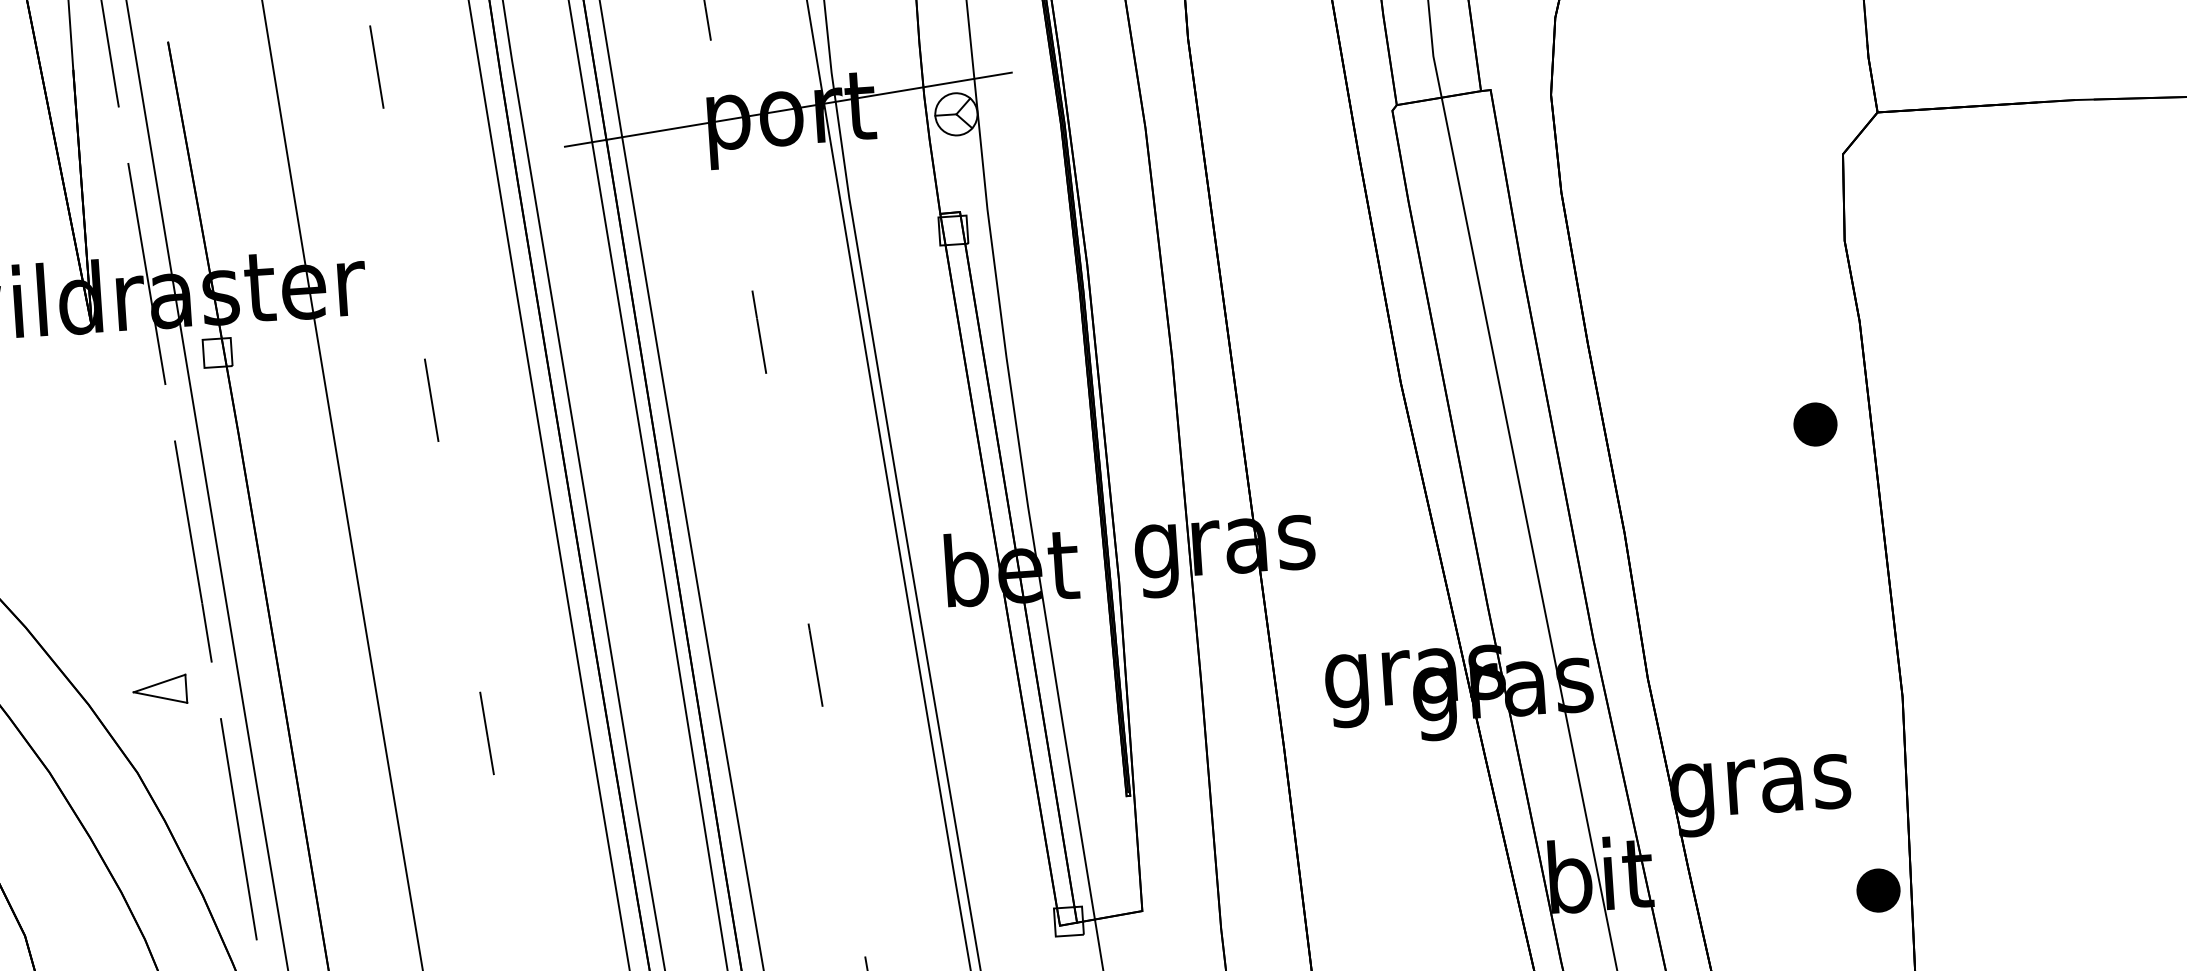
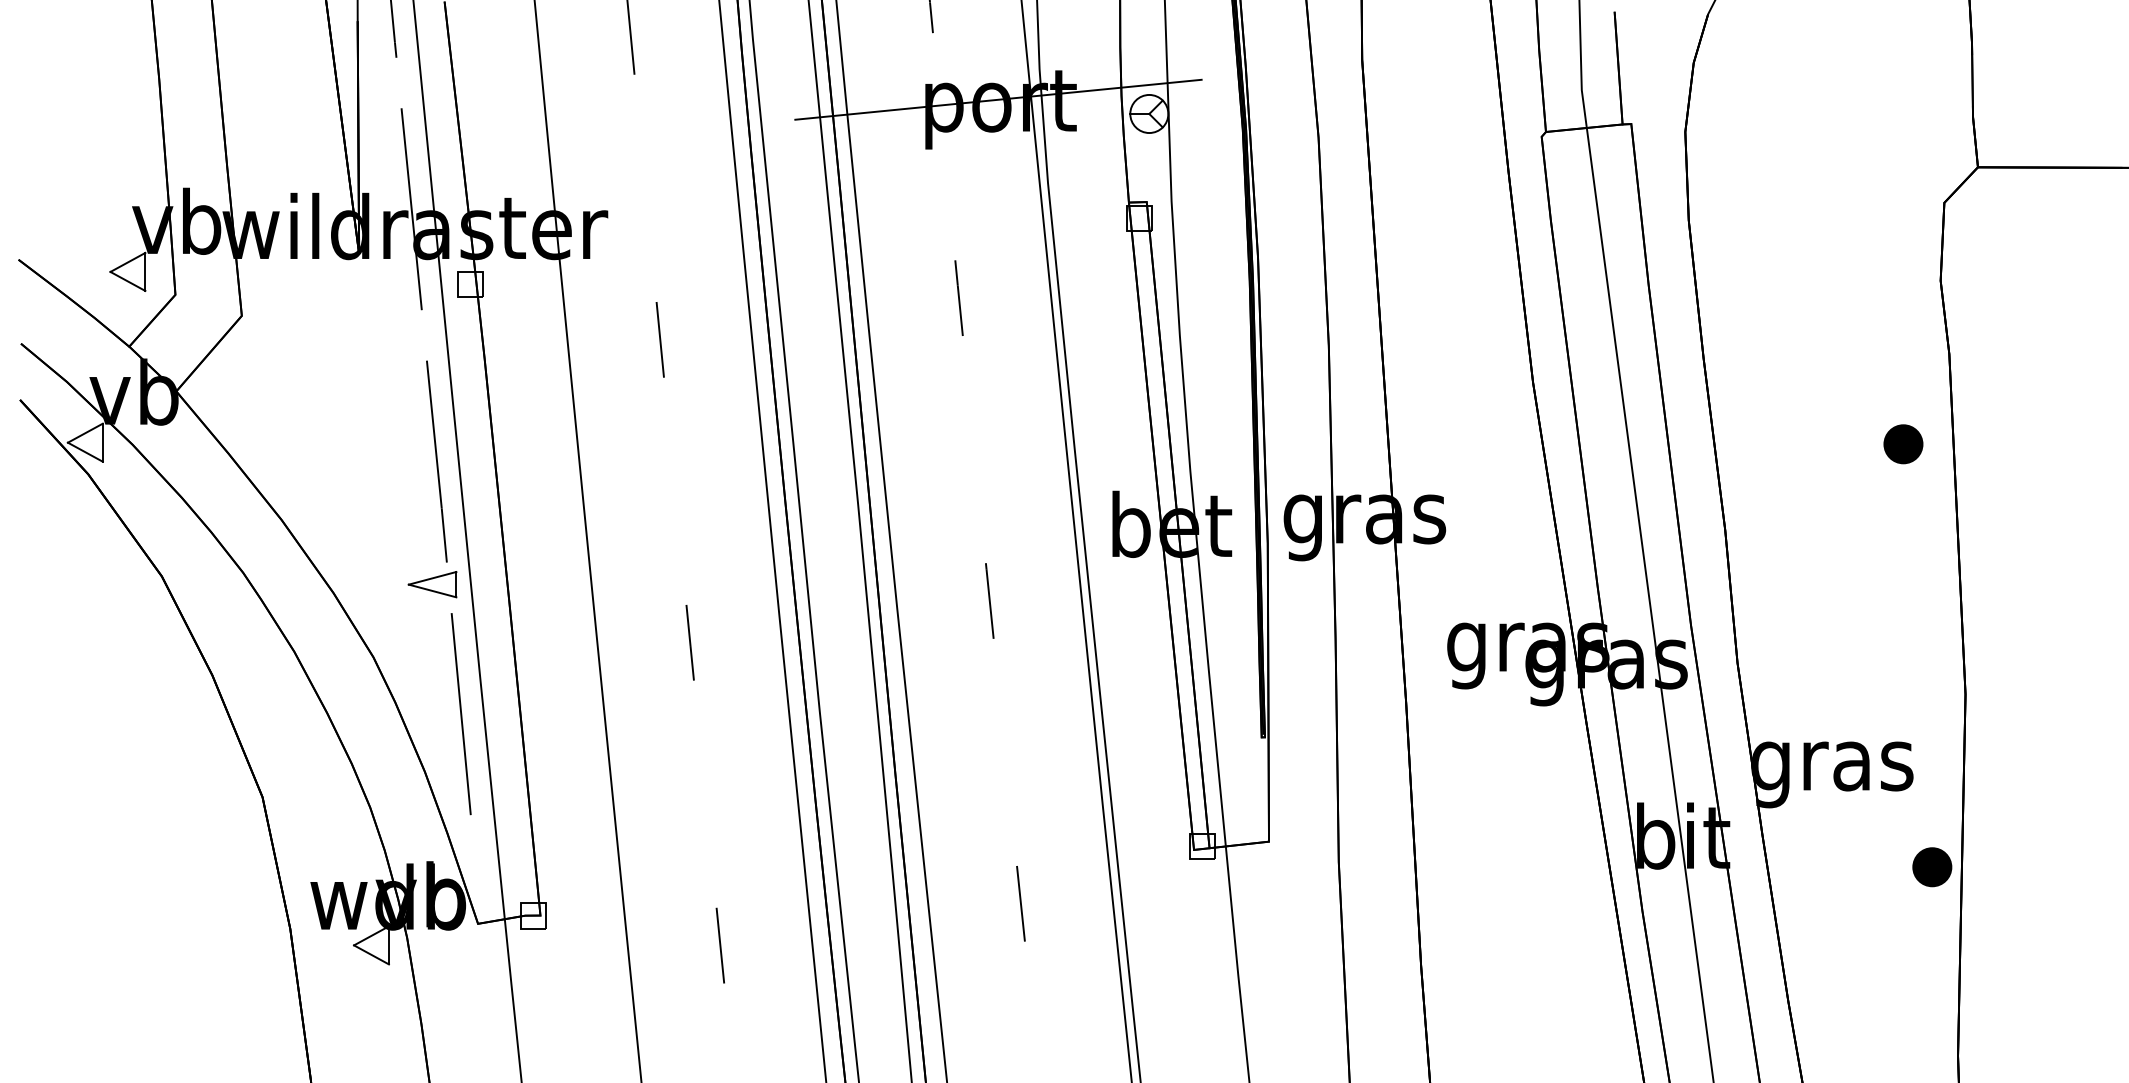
part: (159, 690) -> (432, 584), moved

